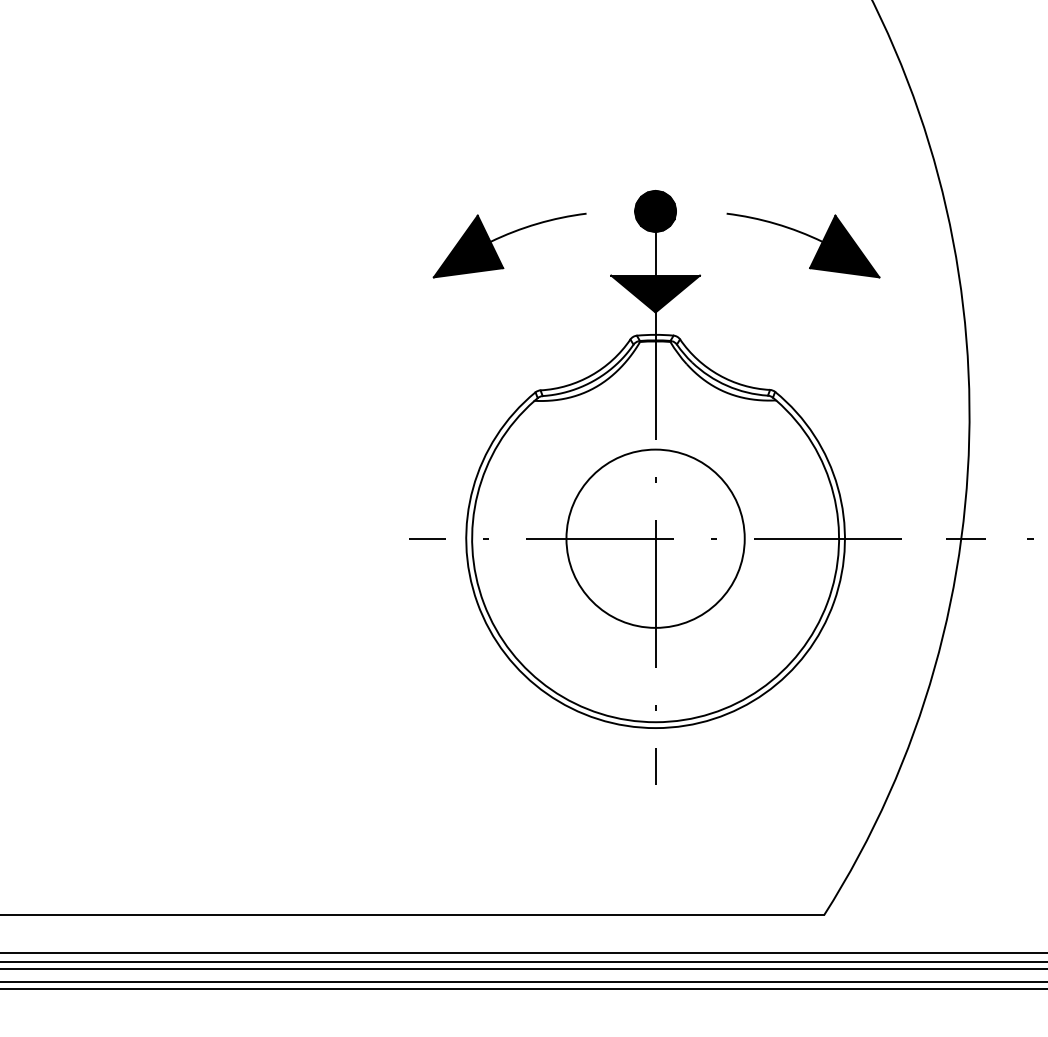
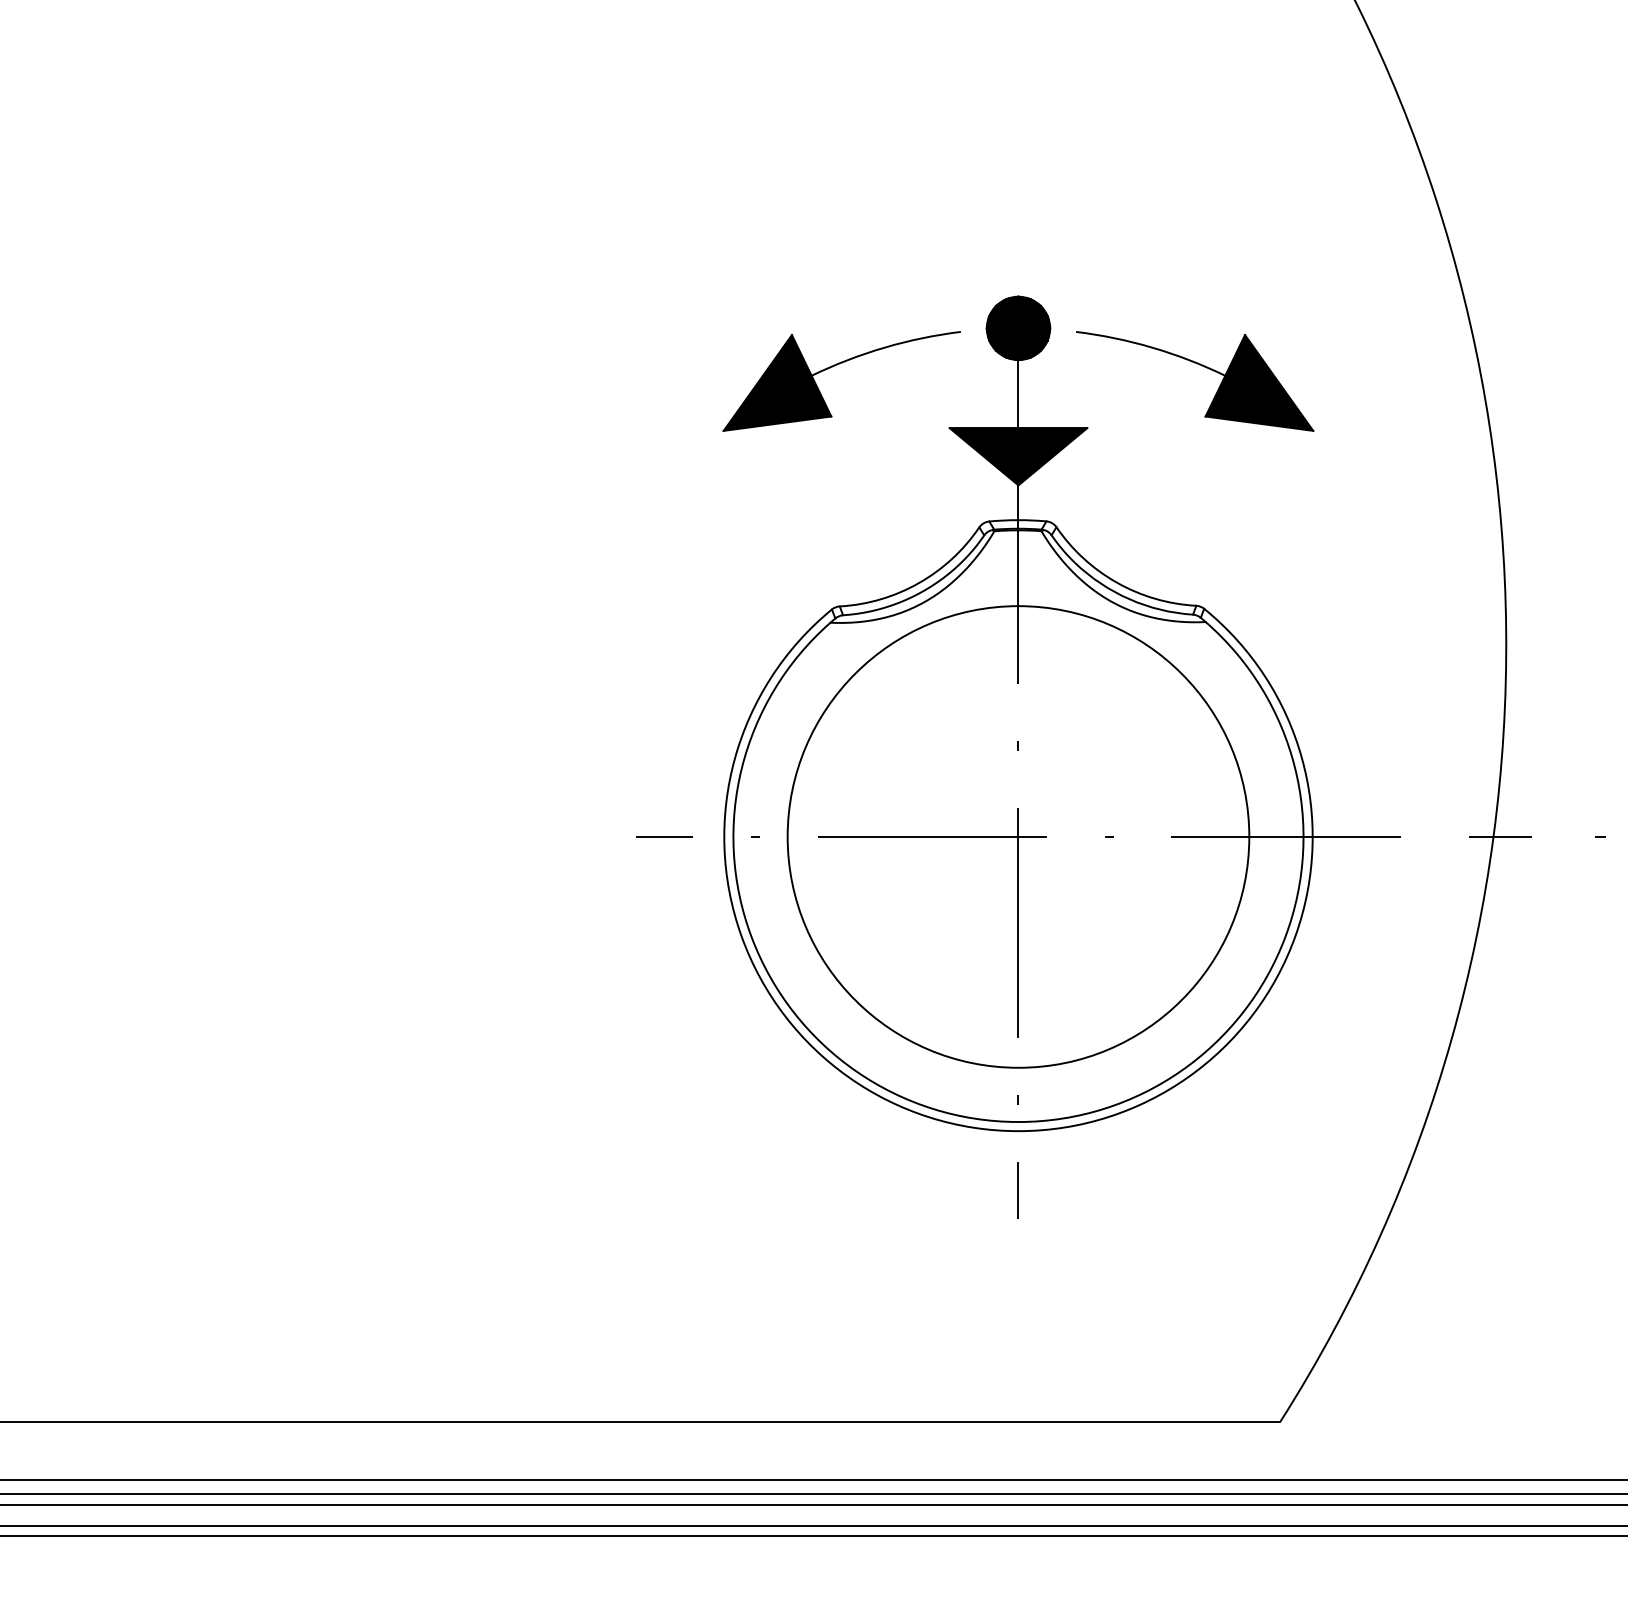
part: (505, 236) -> (834, 367), moved
part: (807, 236) -> (1201, 367), moved
circle: (655, 538) -> (1018, 836), size x1.67

